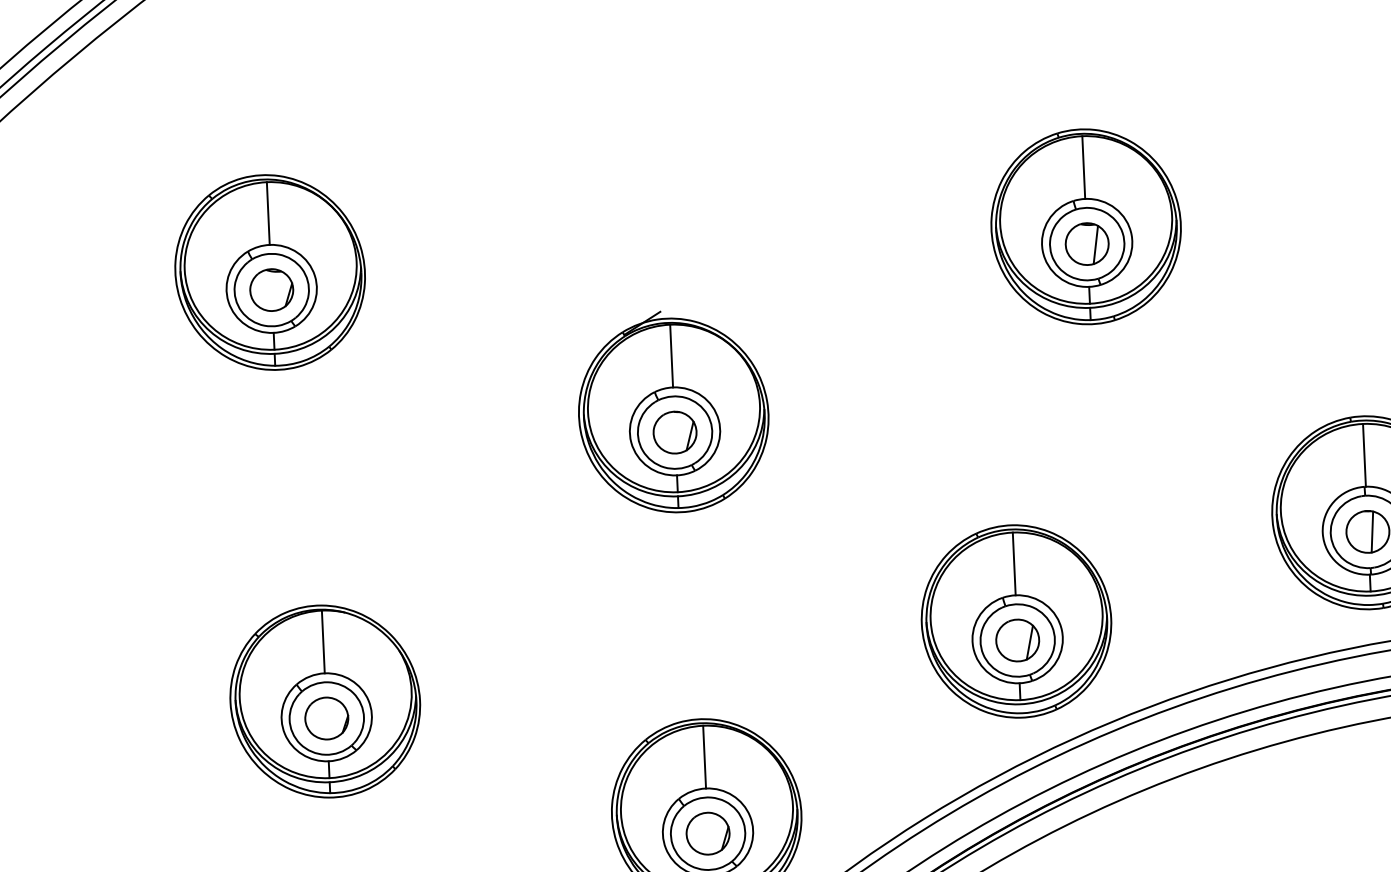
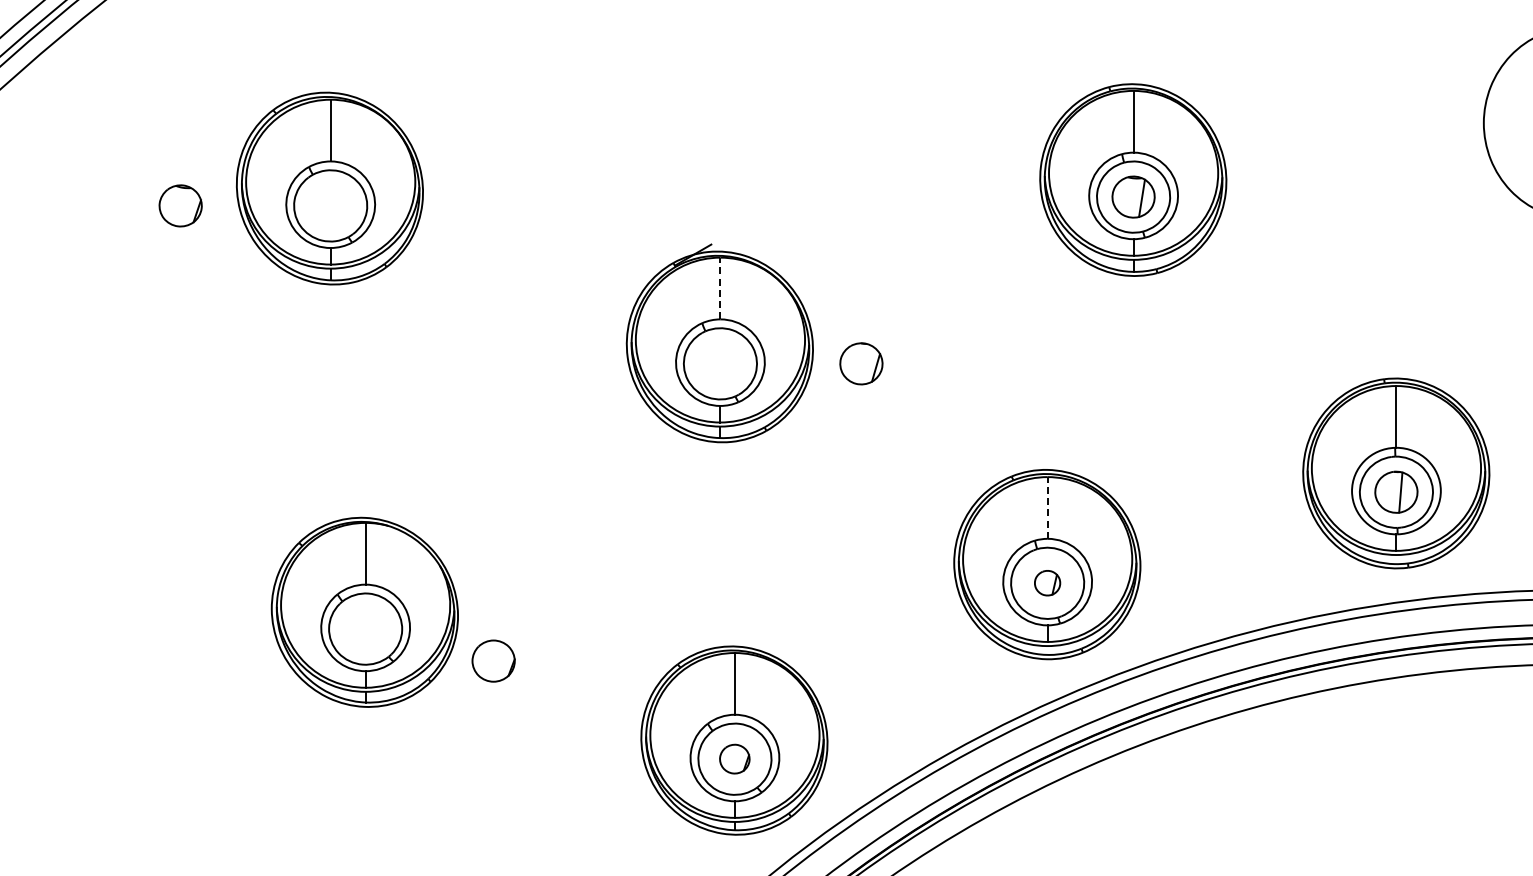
part: (271, 289) -> (180, 205), moved
line: (671, 356) -> (720, 288), solid -> dashed
part: (675, 432) -> (861, 363), moved
line: (1014, 563) -> (1047, 507), solid -> dashed
part: (1017, 639) -> (1047, 582), size x0.6
part: (326, 717) -> (493, 660), moved
part: (707, 832) -> (734, 758), size x0.7

